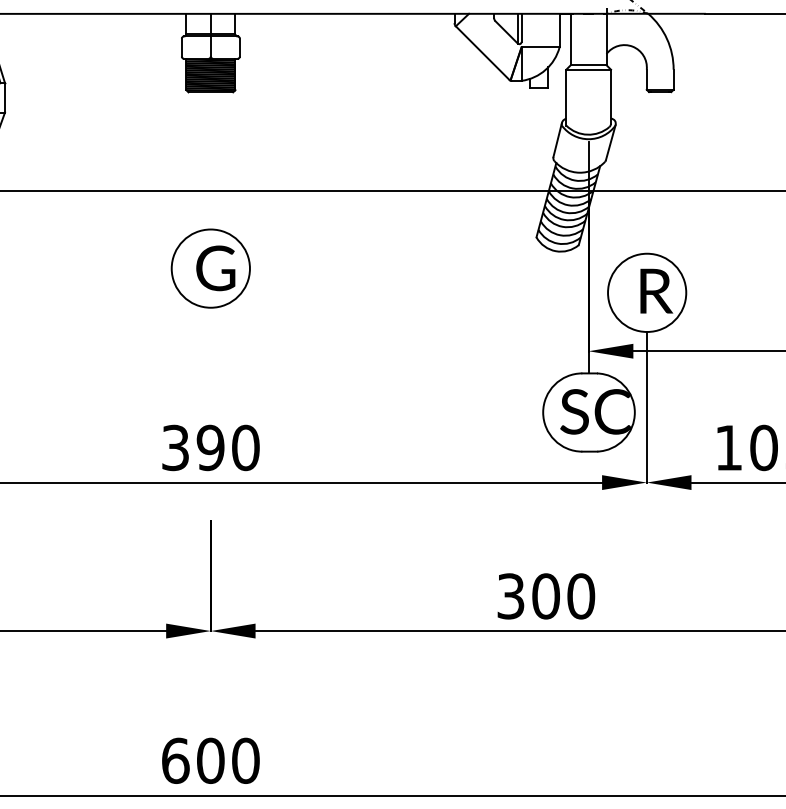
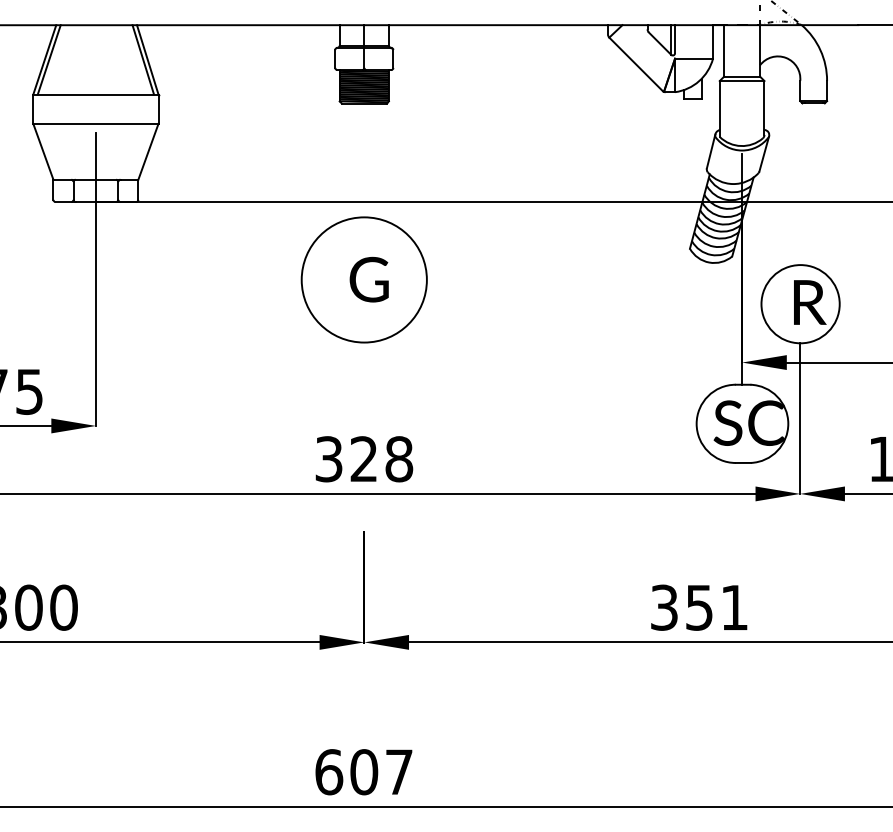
circle: (211, 268) -> (364, 279), size x1.6
text: (228, 448) -> (381, 459), 390 -> 328
text: (563, 596) -> (716, 607), 300 -> 351
text: (246, 761) -> (399, 772), 600 -> 607

